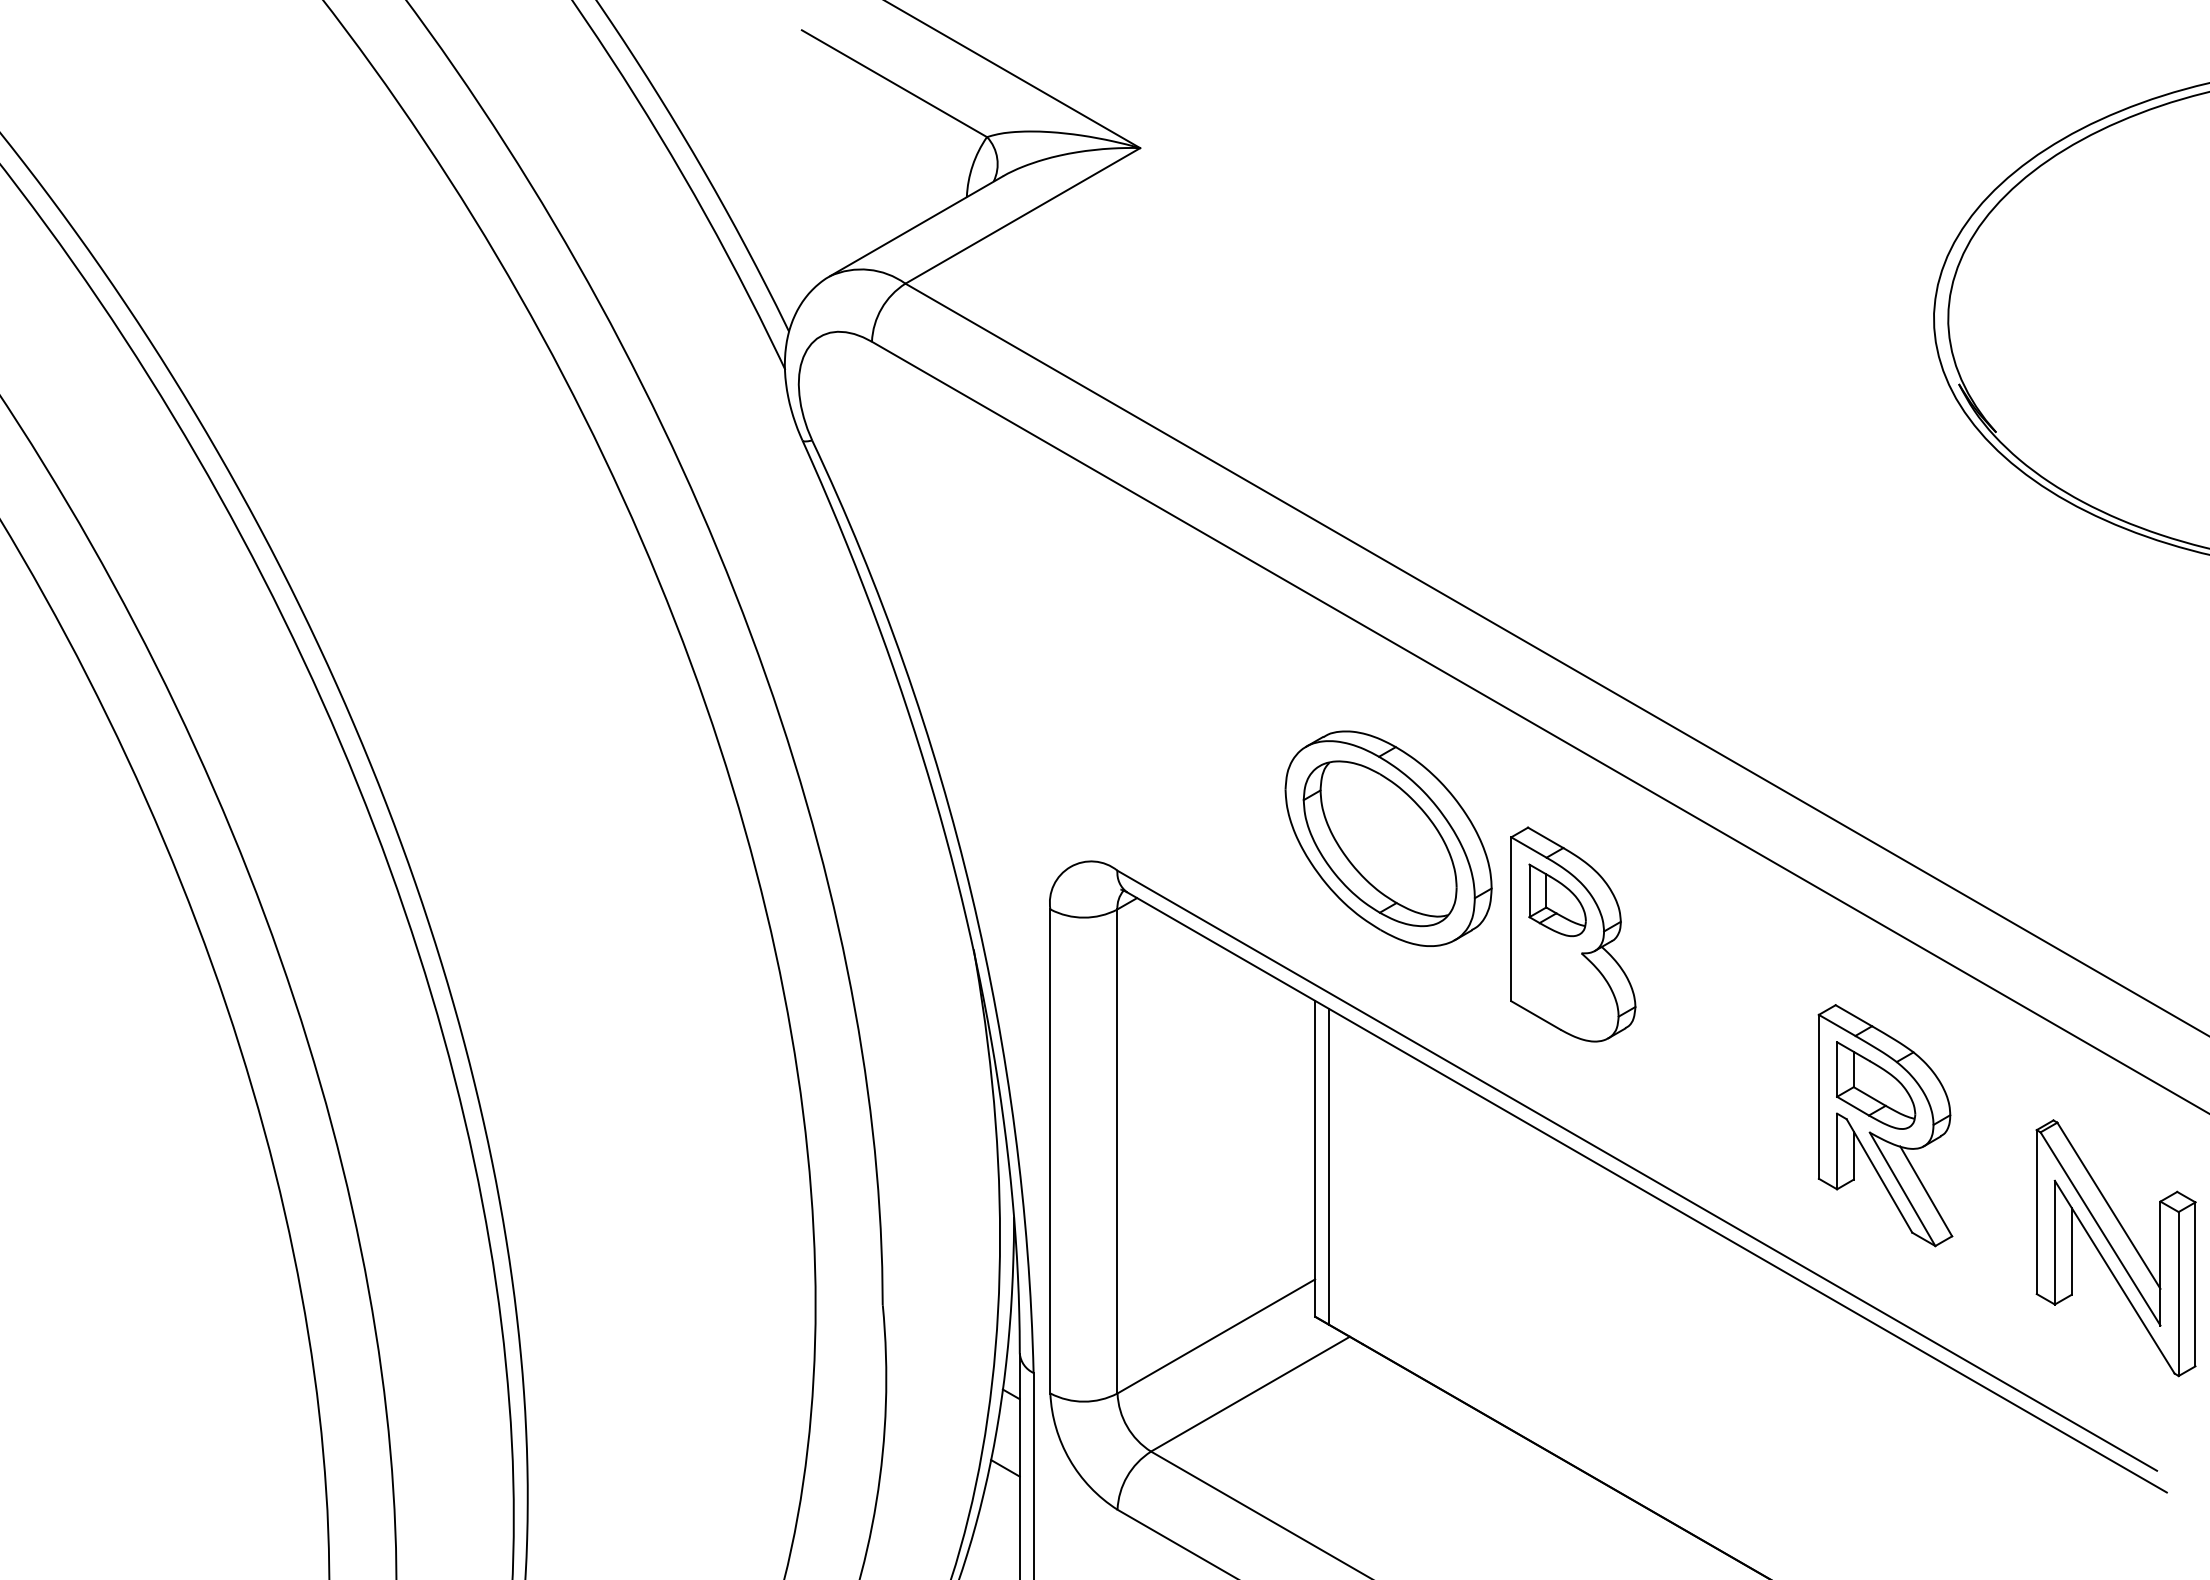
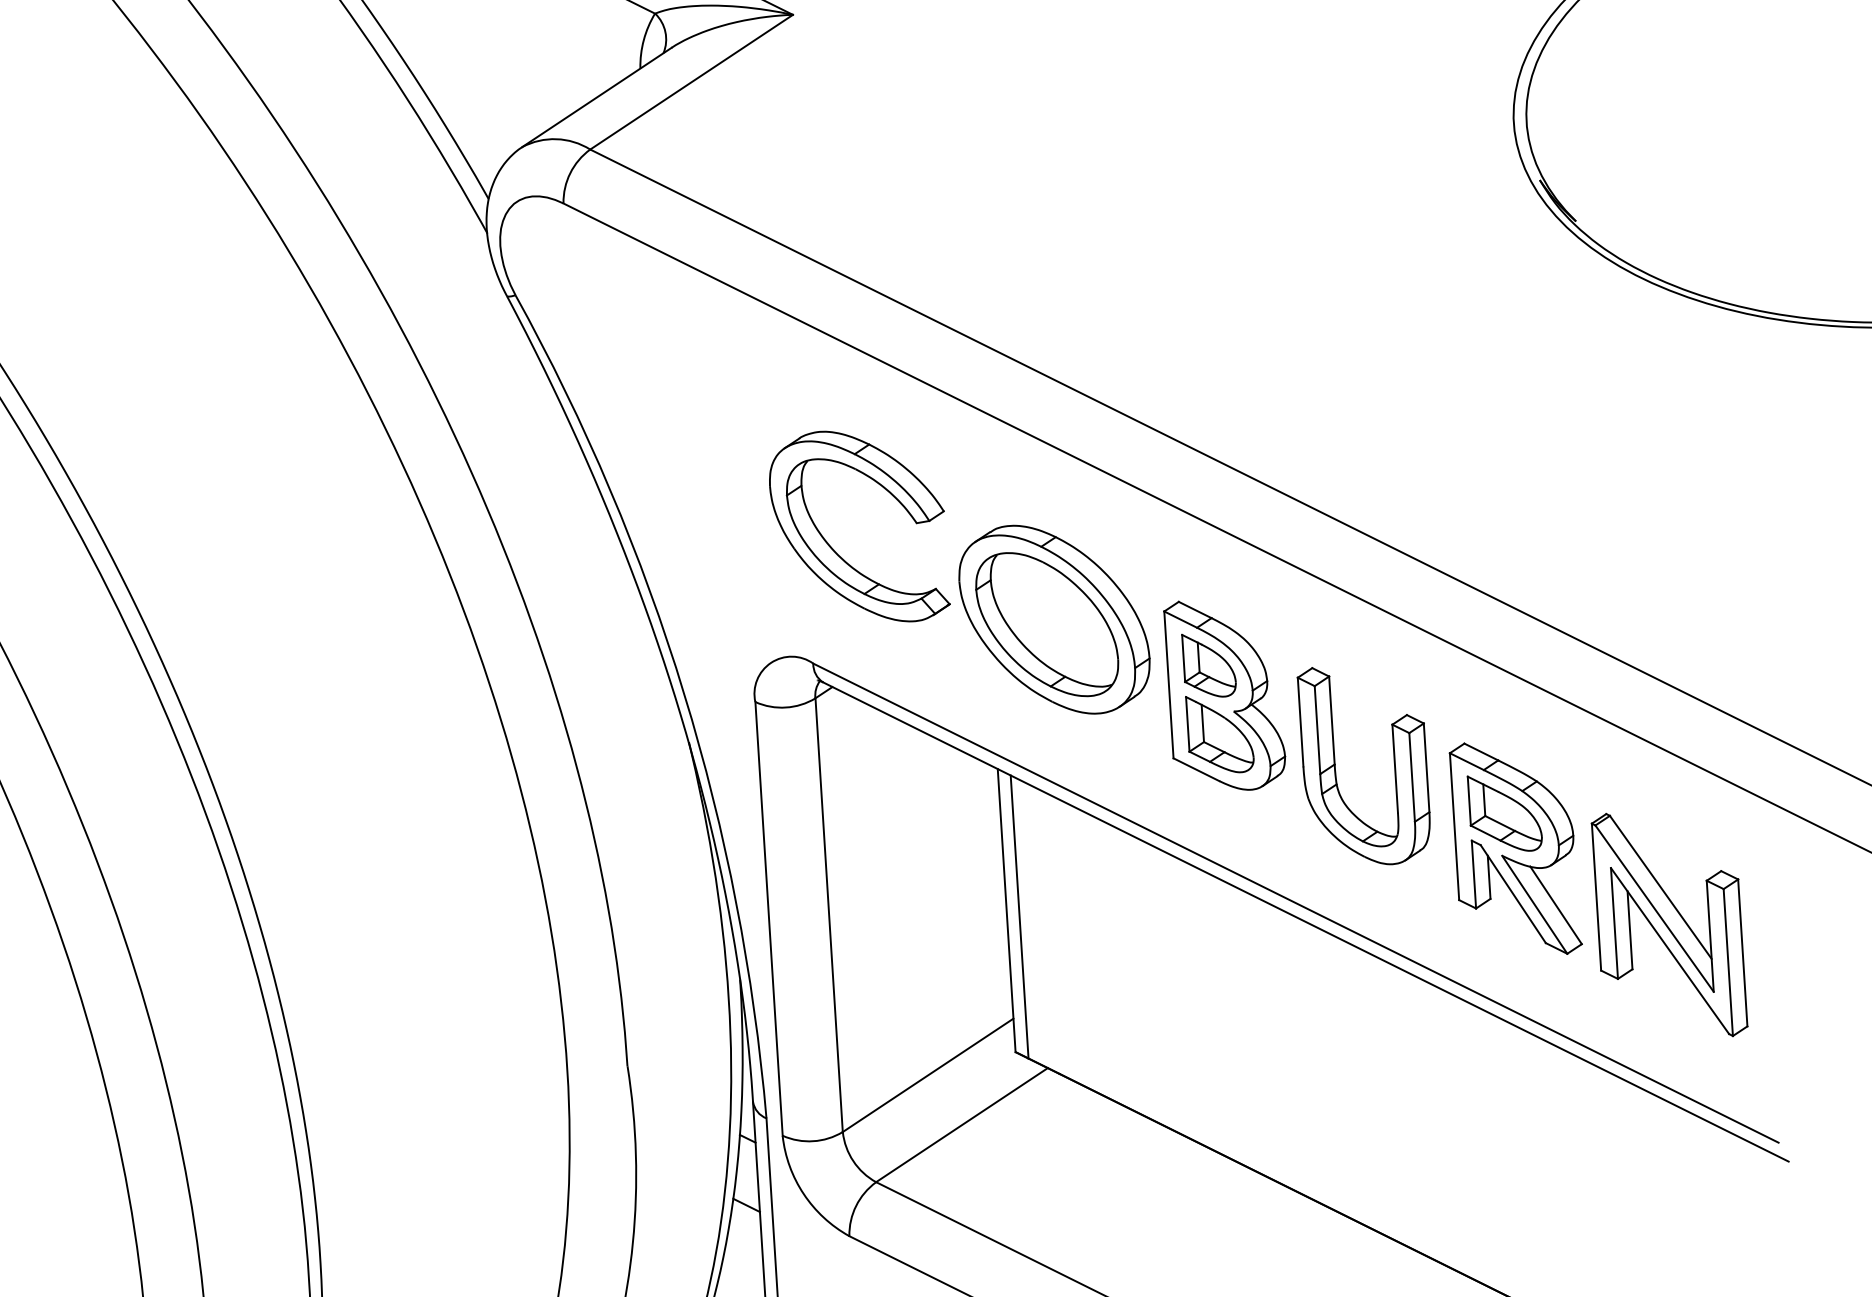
part: (1146, 742) -> (832, 547), added
part: (1564, 977) -> (1219, 734), added
part: (1690, 1022) -> (1335, 767), added
part: (2115, 1248) -> (1669, 925), moved

